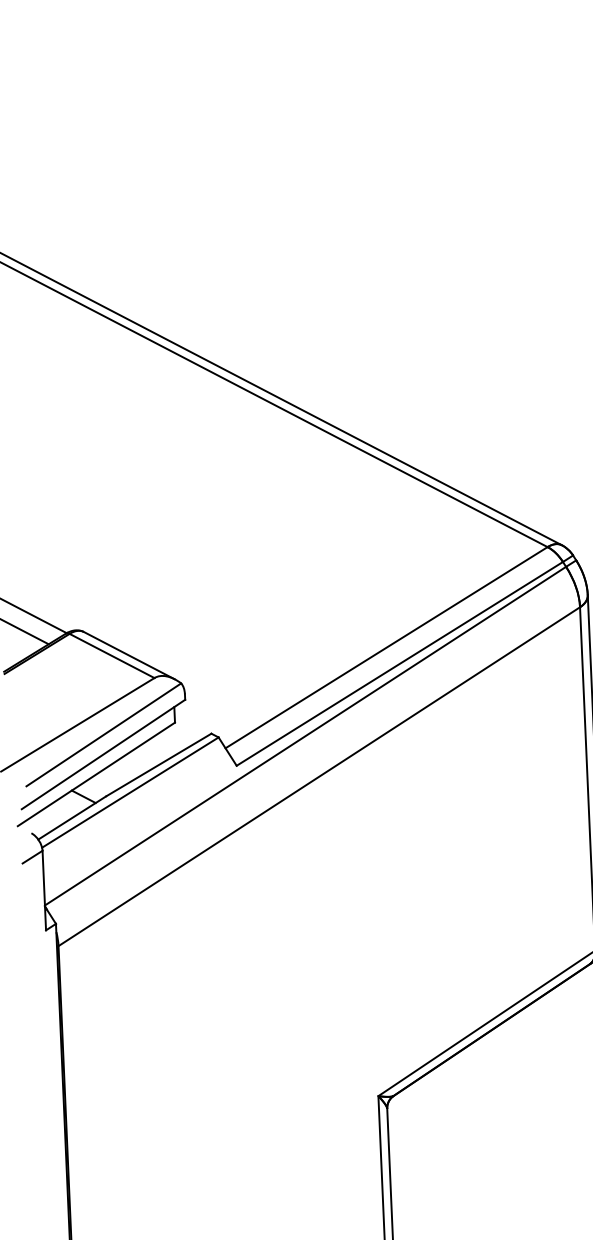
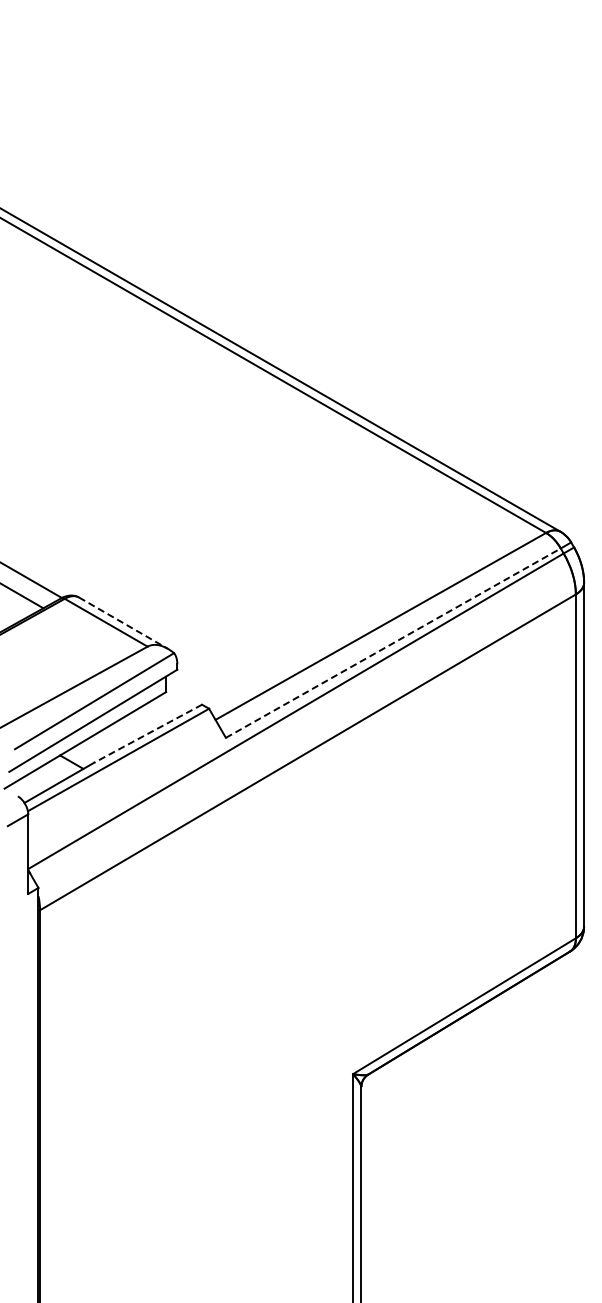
line: (129, 655) -> (123, 623), solid -> dashed
line: (399, 663) -> (393, 642), solid -> dashed
line: (158, 764) -> (147, 733), solid -> dashed

